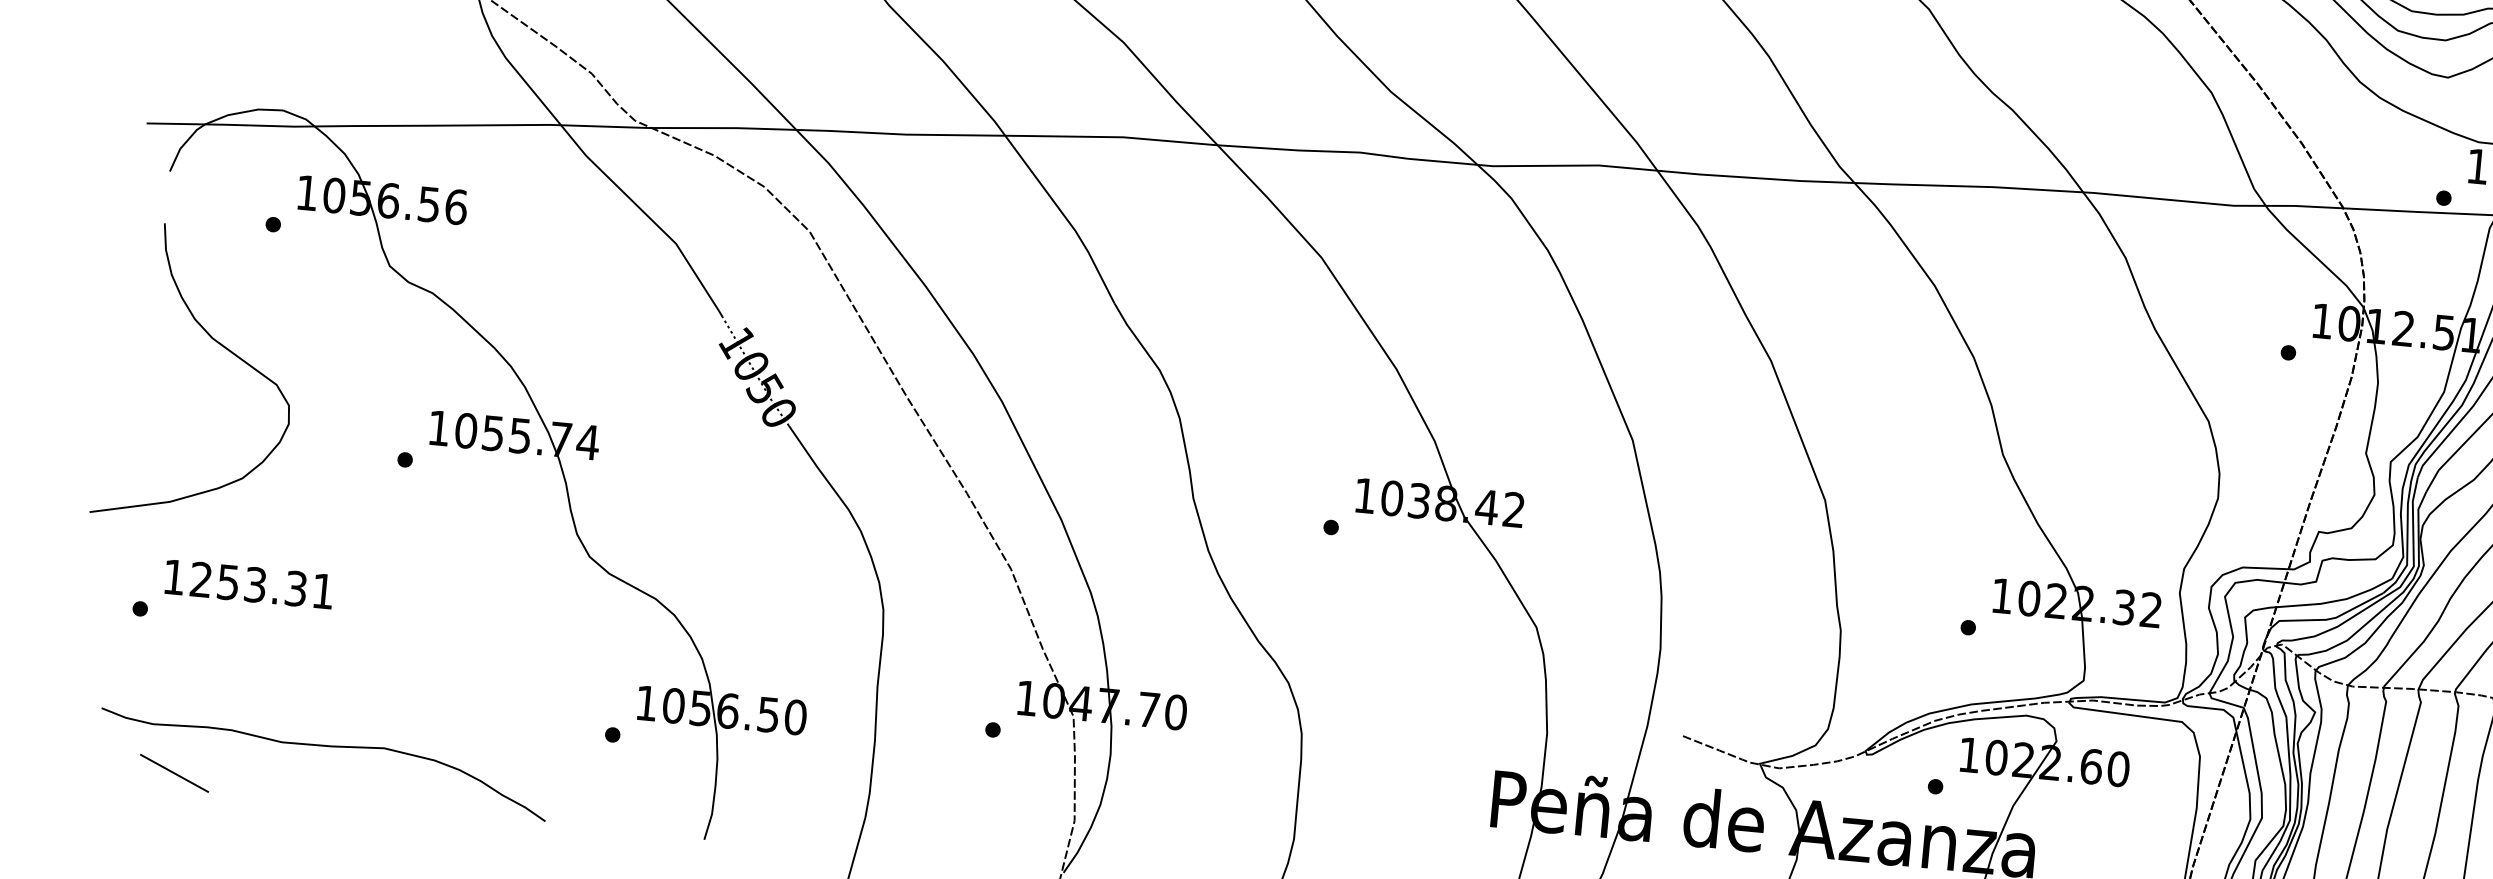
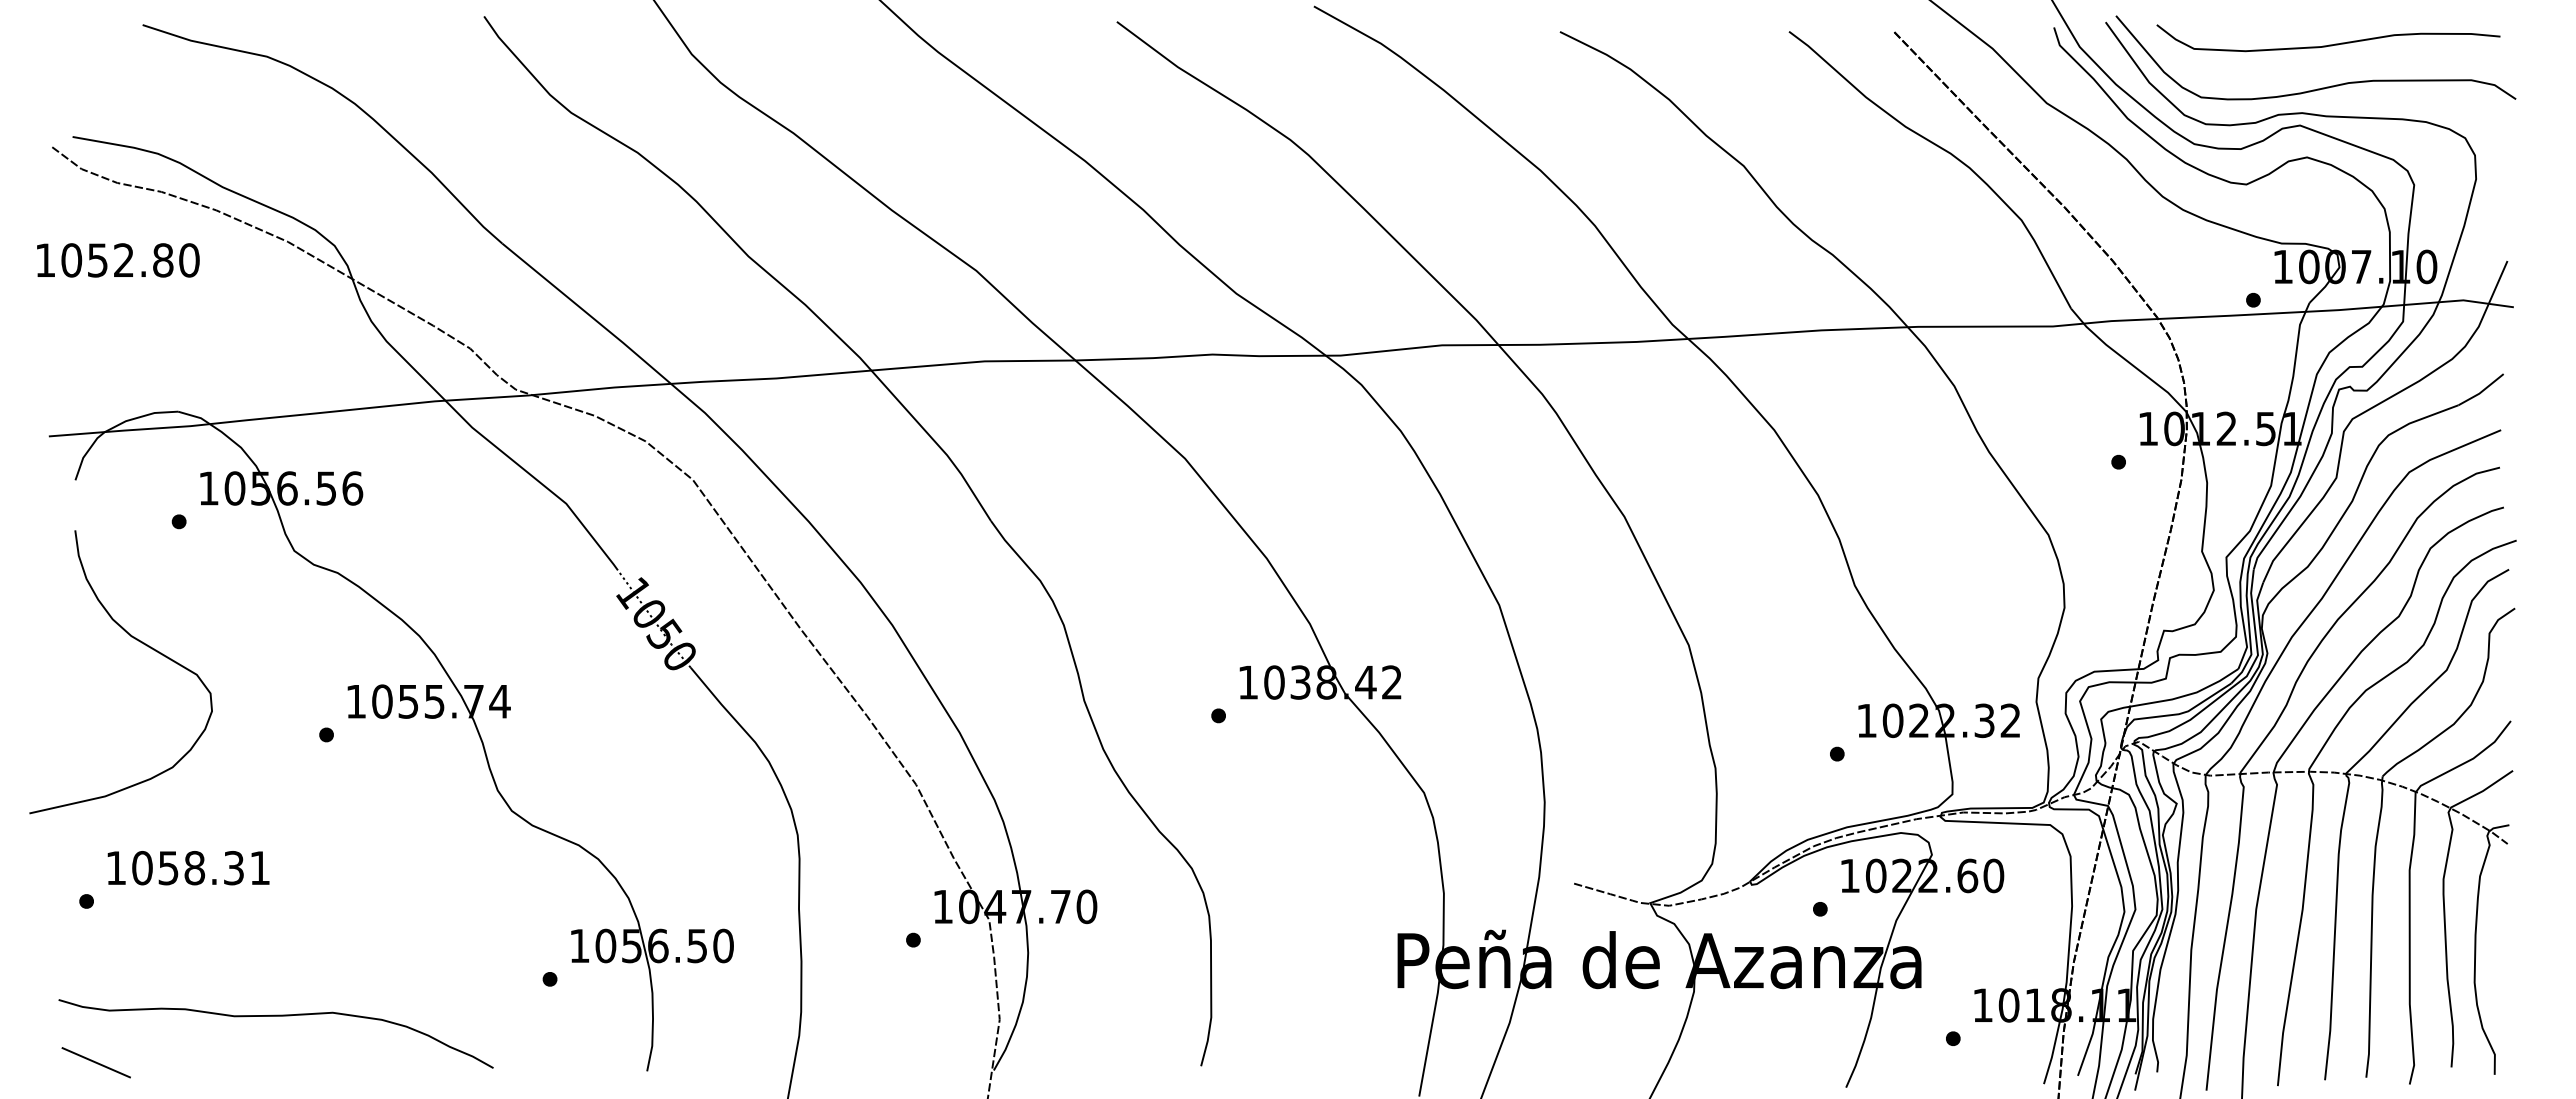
text: (228, 582) -> (168, 868), 1253.31 -> 1058.31
line: (173, 773) -> (95, 1062), moved

